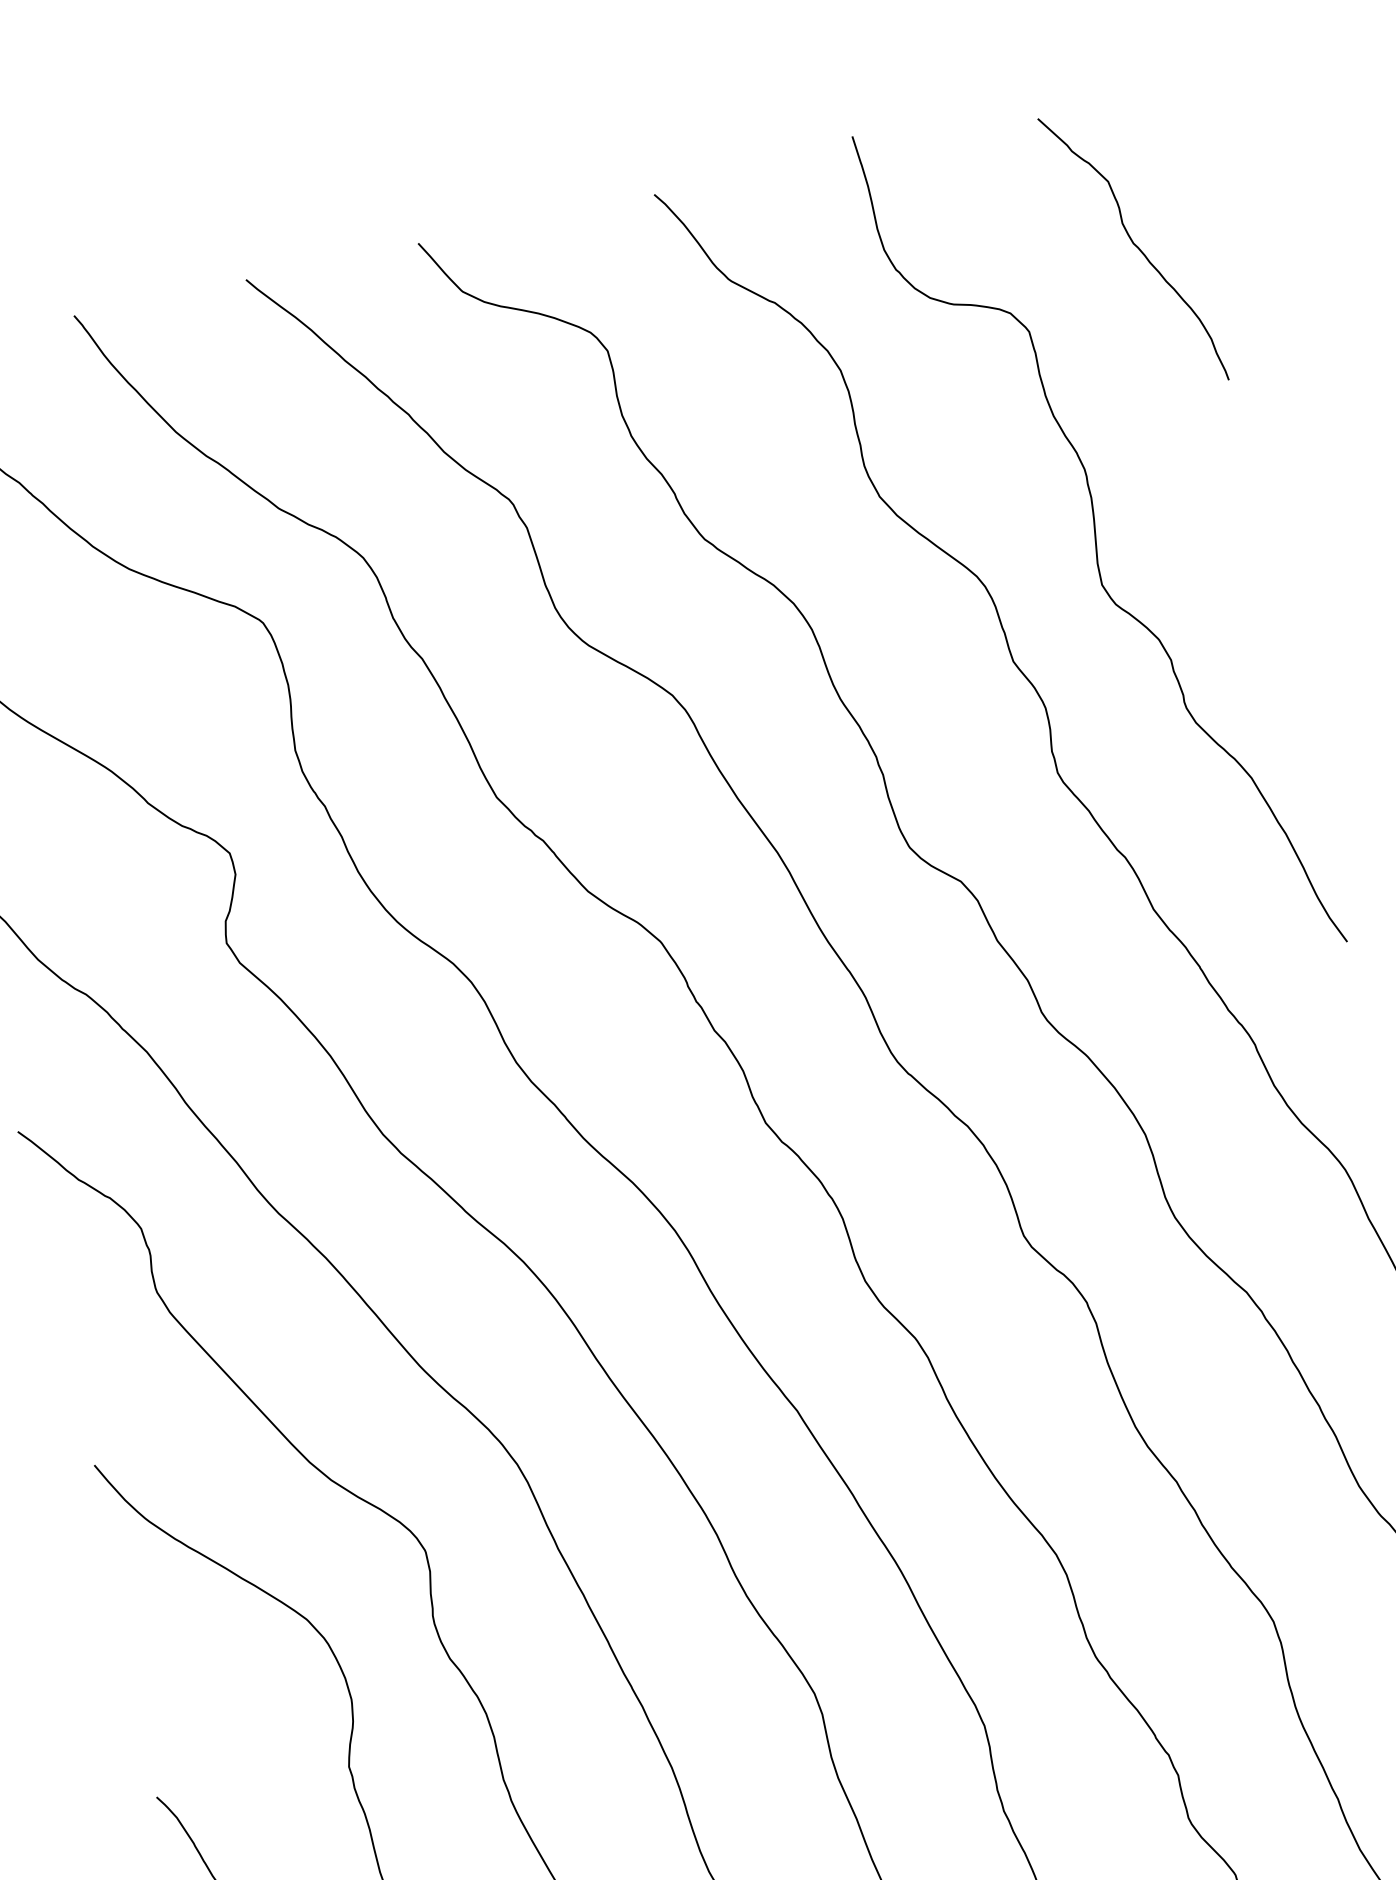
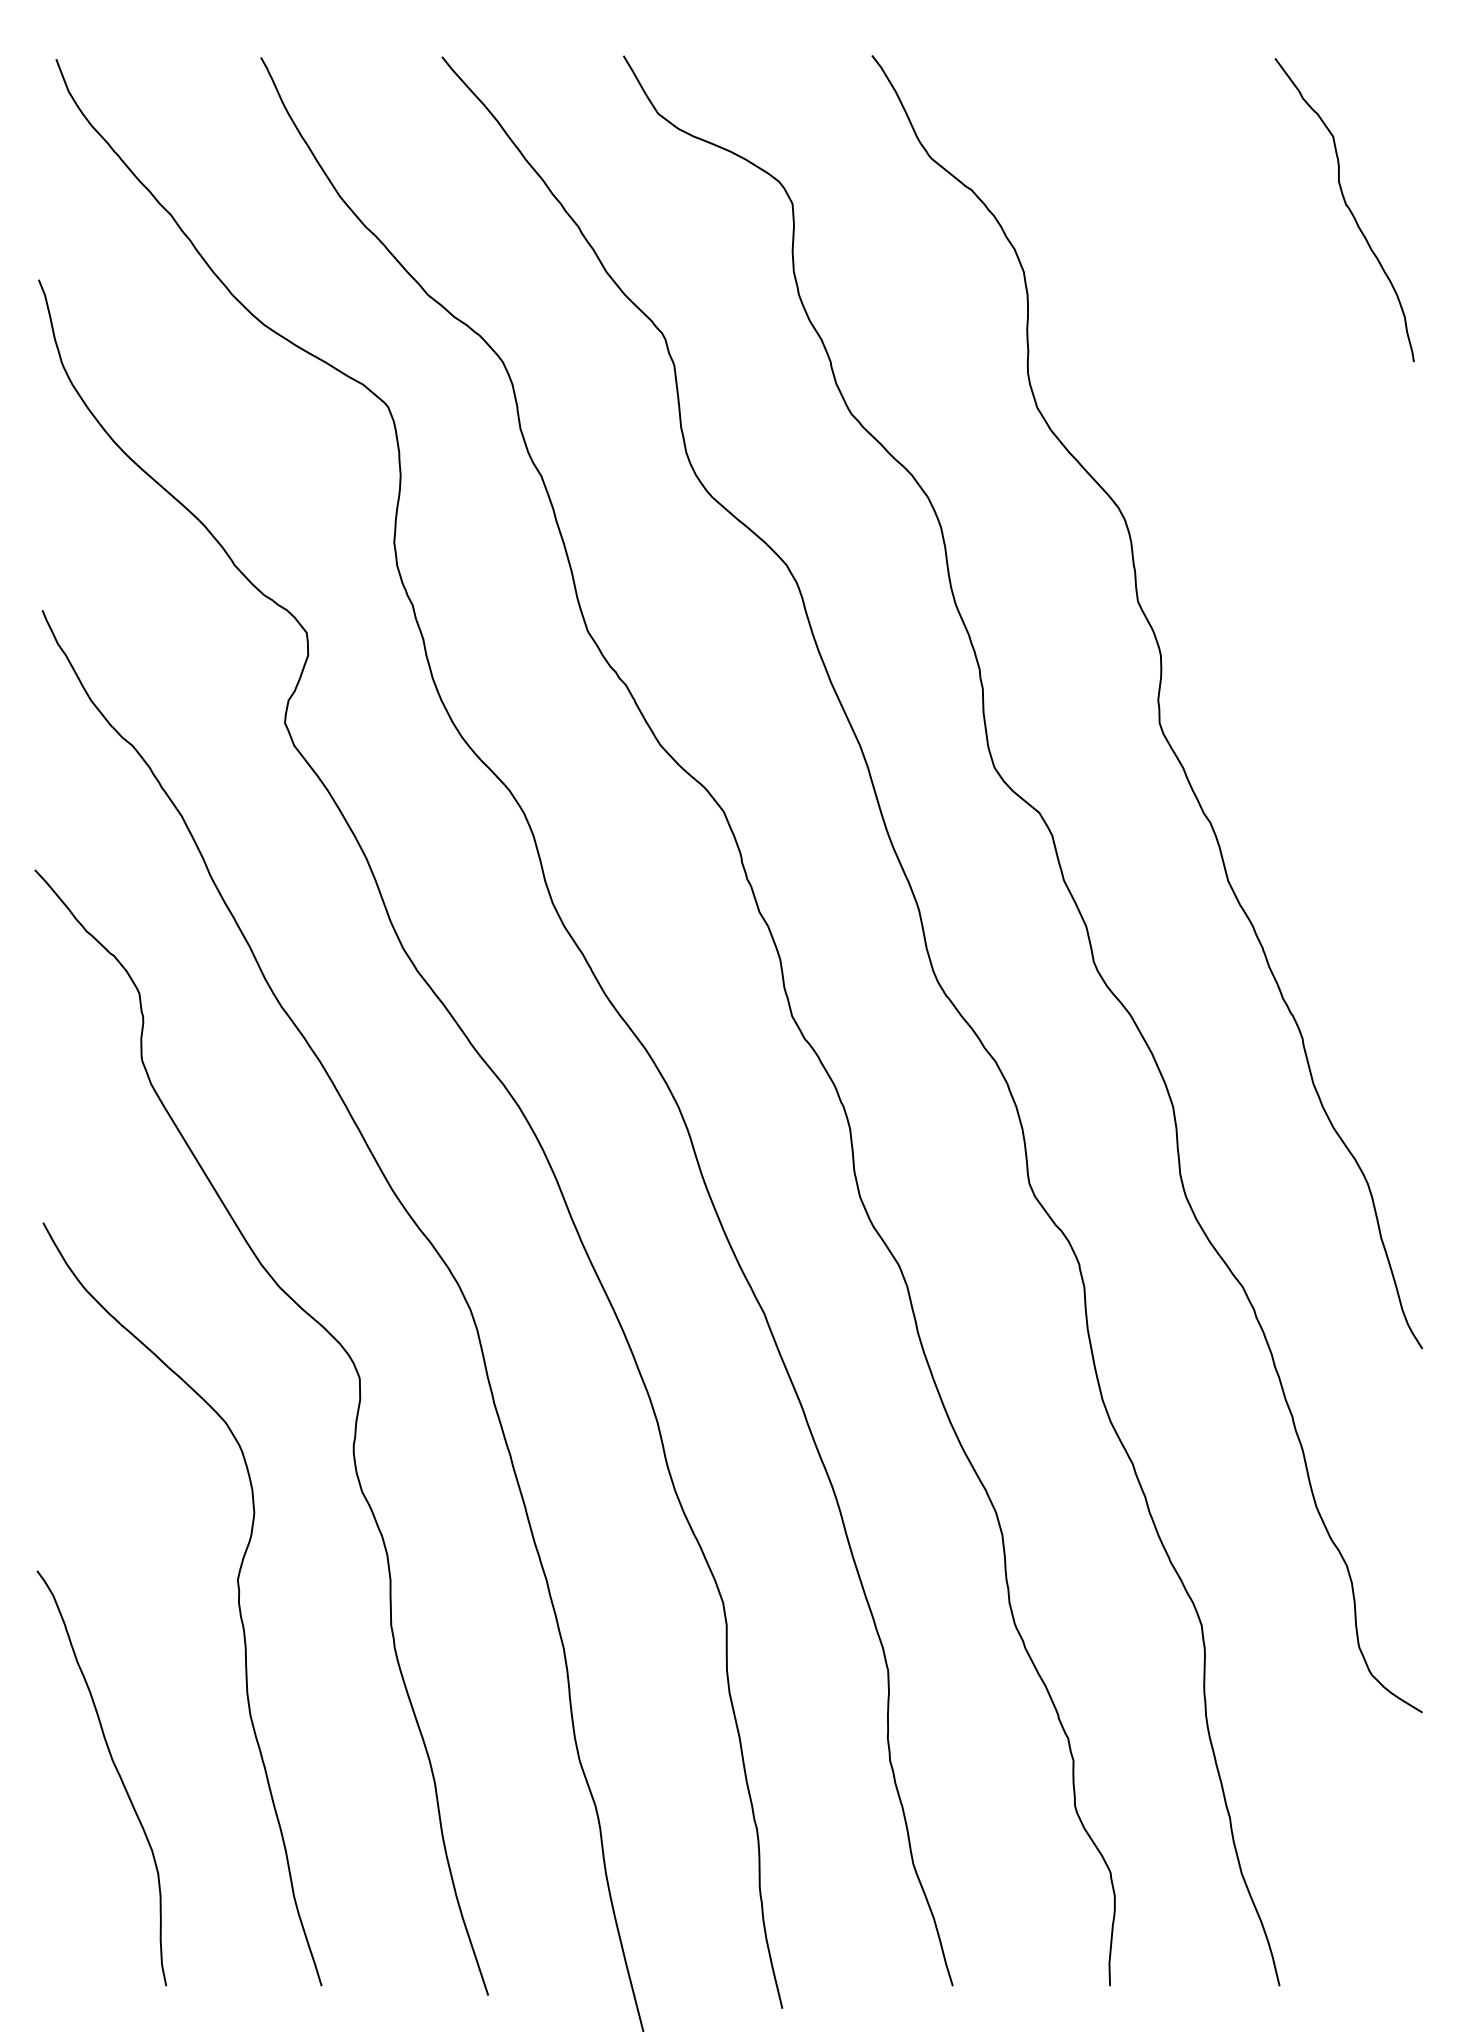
curve: (1096, 539) -> (1247, 495), removed

